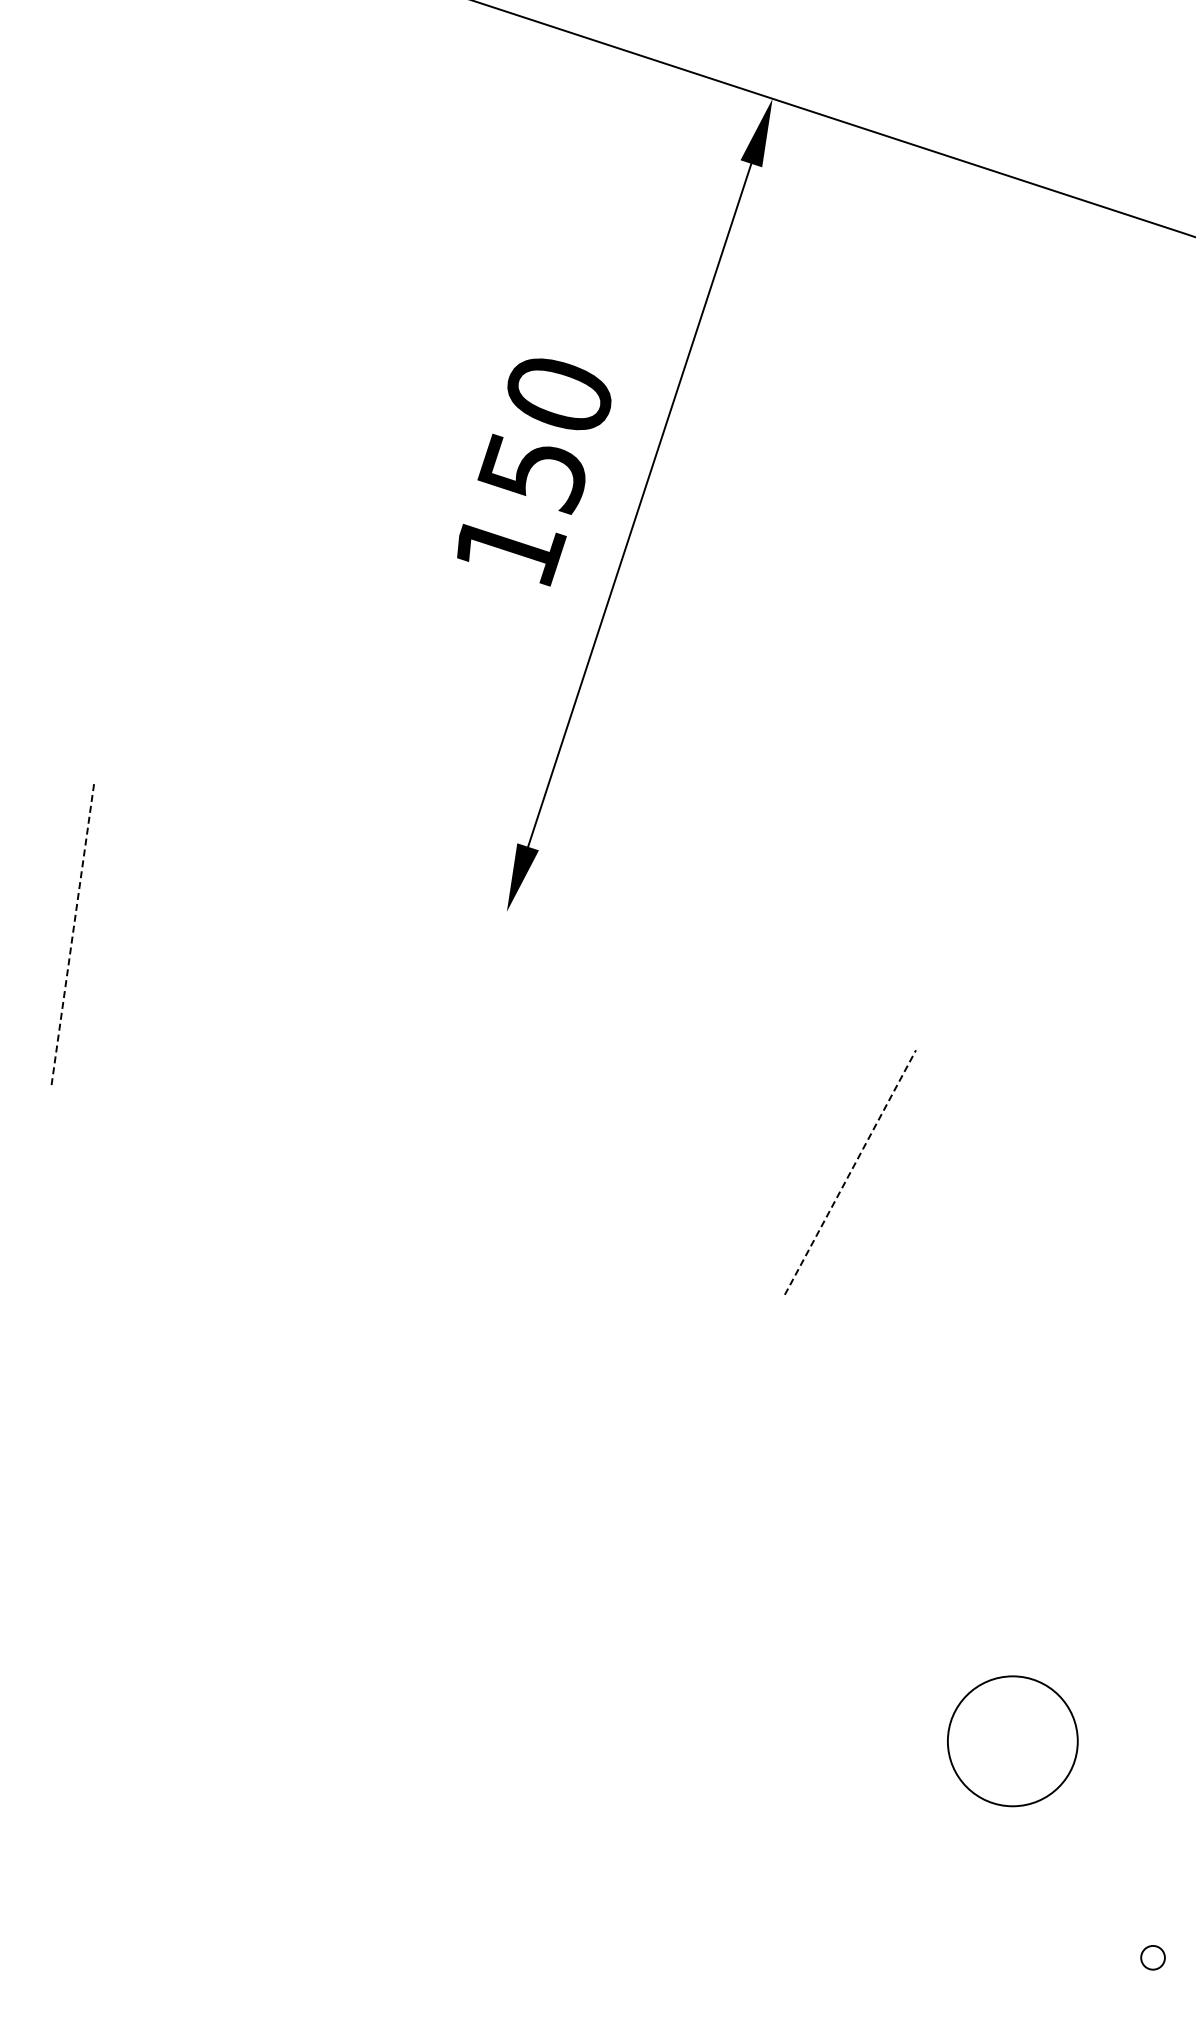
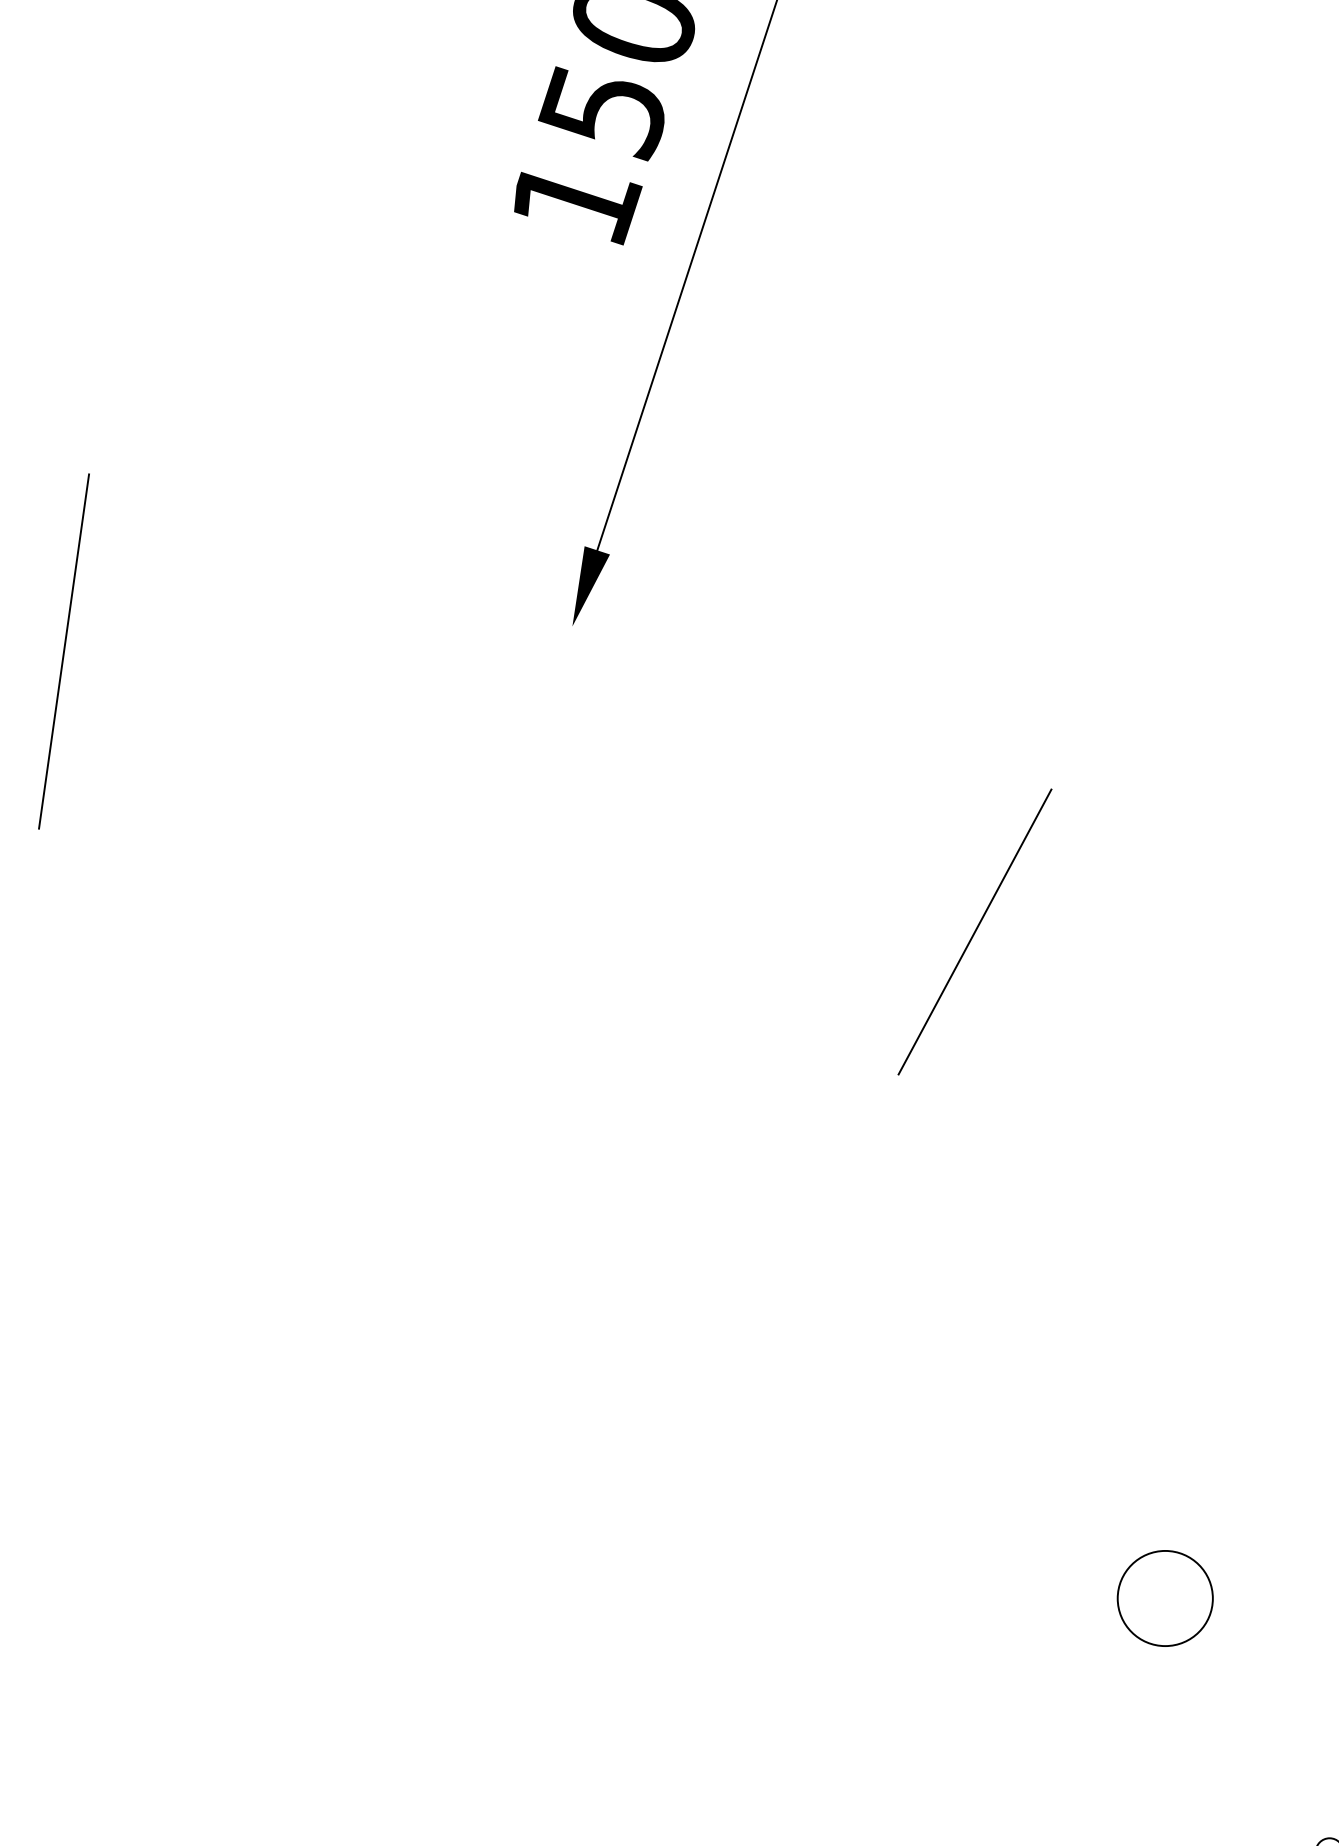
line: (73, 932) -> (64, 650), dashed -> solid
line: (850, 1172) -> (975, 931), dashed -> solid
circle: (1012, 1740) -> (1164, 1597), size x0.62

